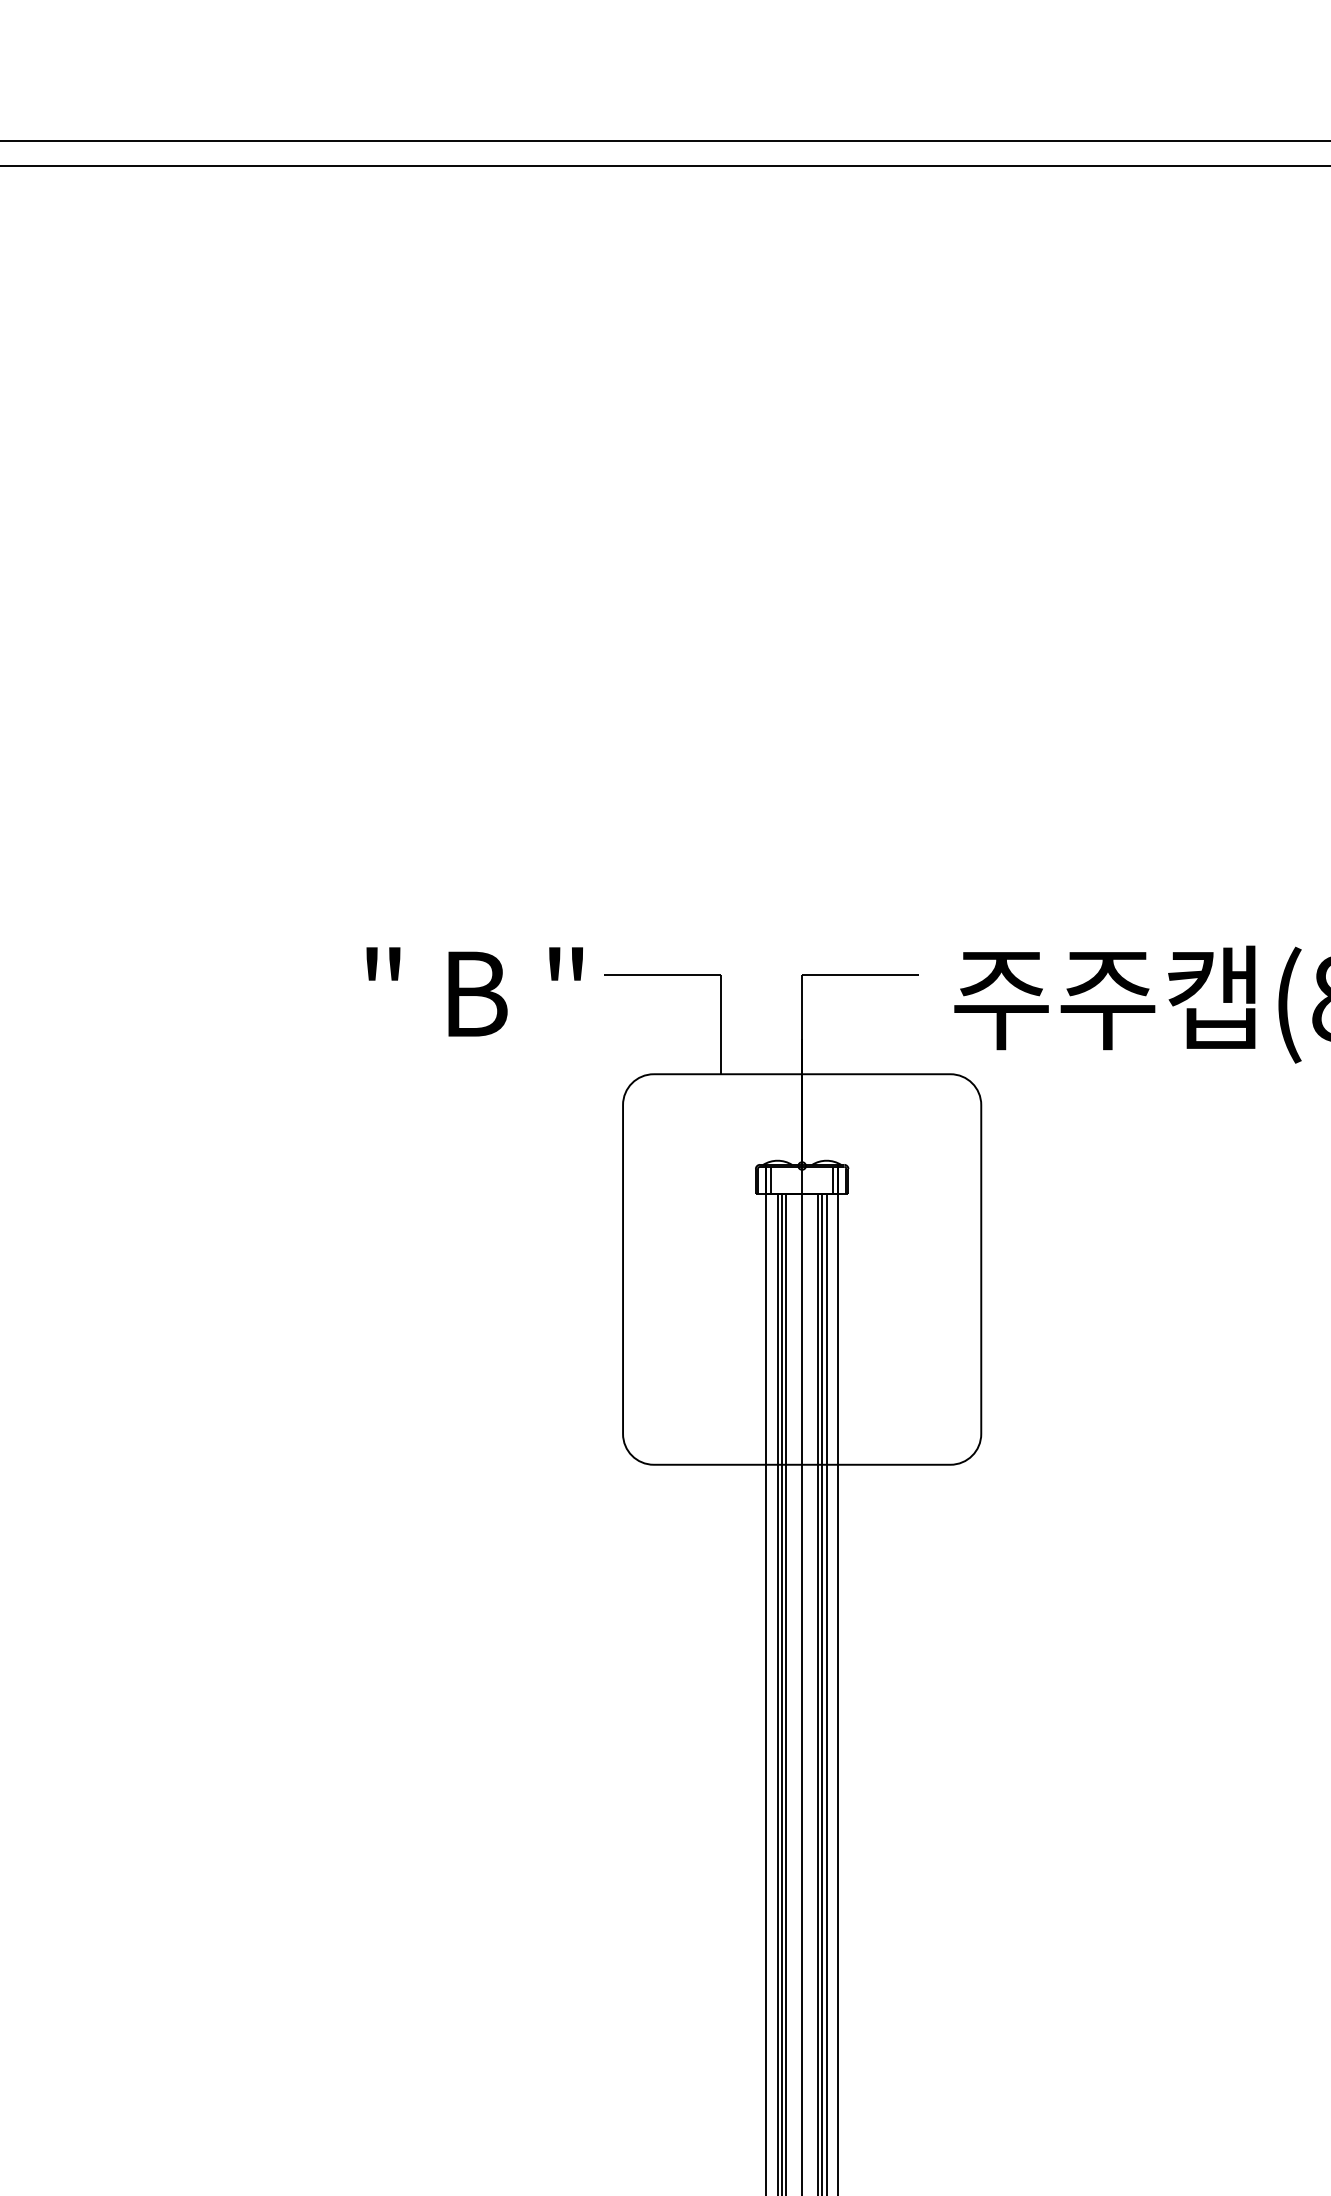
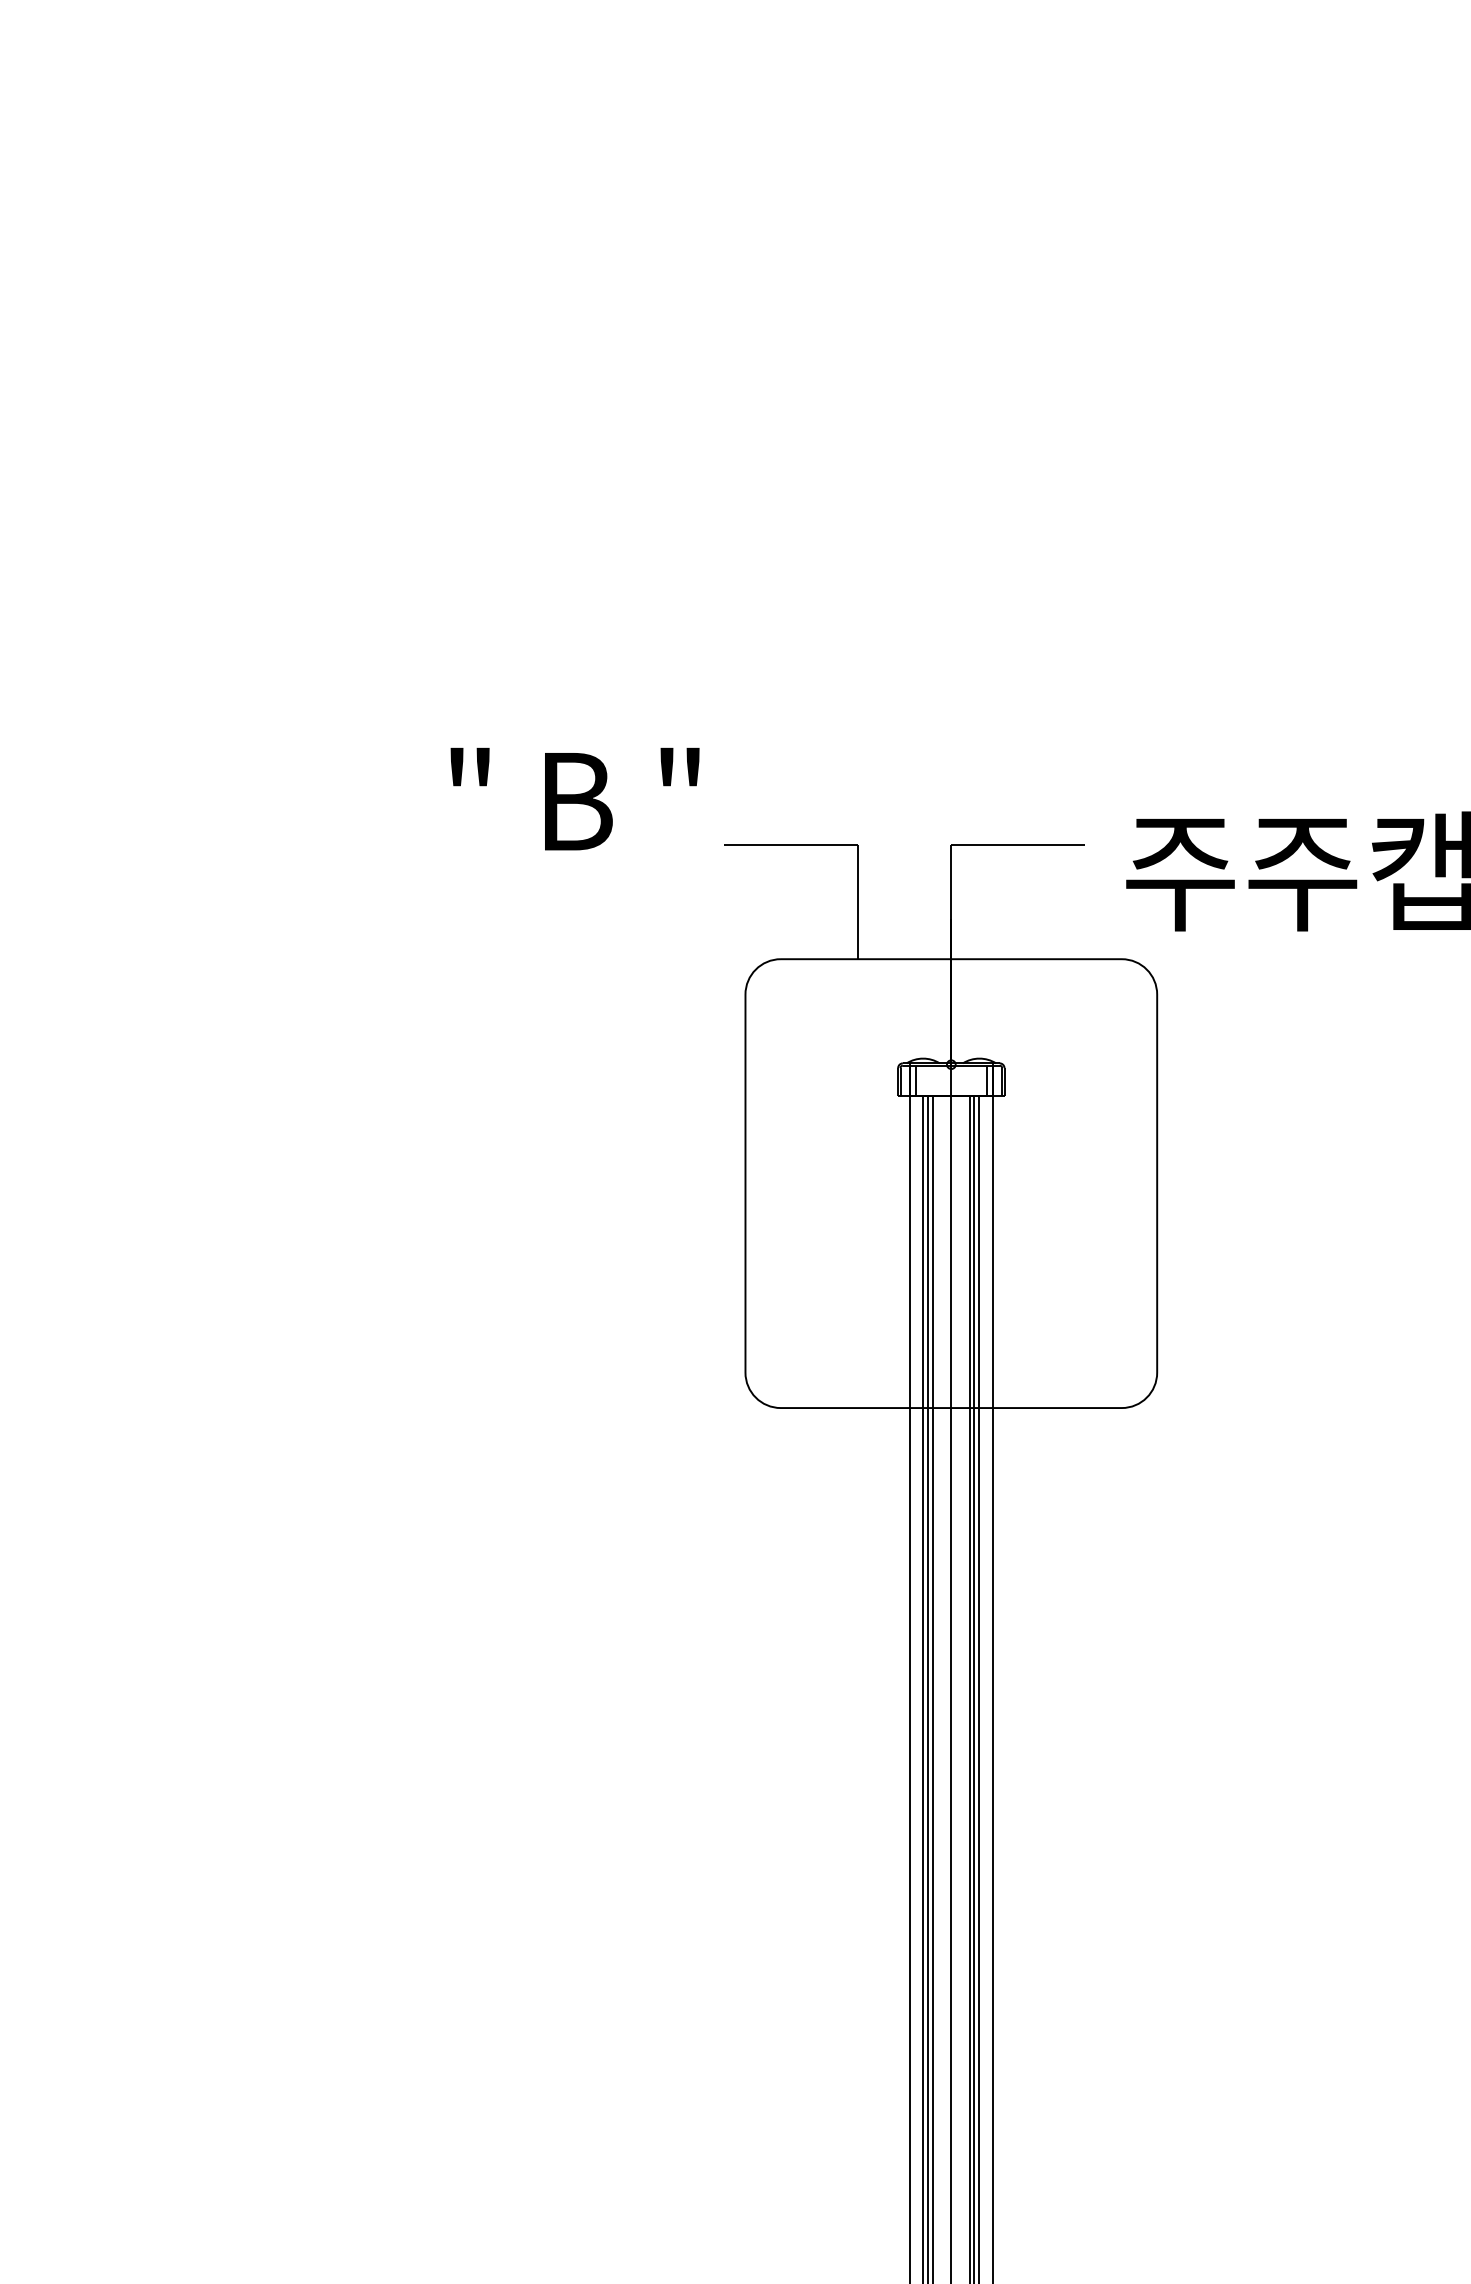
text: (474, 991) -> (574, 798), moved

